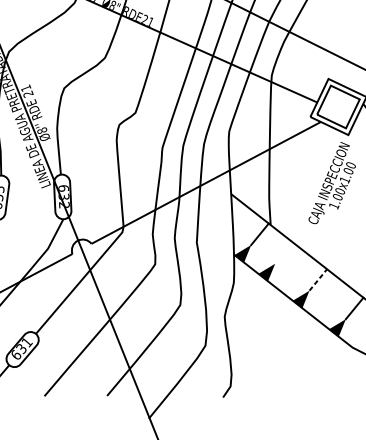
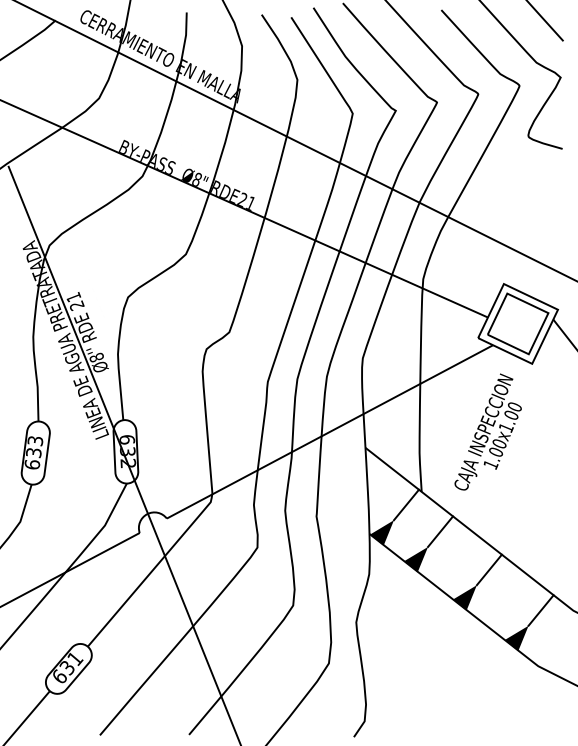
text: (331, 182) -> (487, 431), moved
line: (283, 252) -> (440, 531), added
line: (318, 279) -> (489, 569), dashed -> solid

